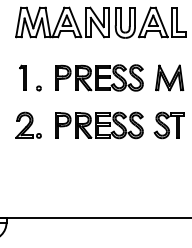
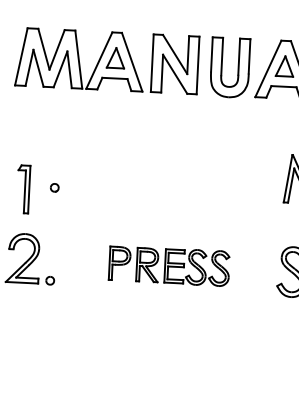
part: (22, 77) -> (22, 188), moved
part: (99, 77) -> (174, 172), removed
part: (99, 125) -> (169, 266), size x0.7

